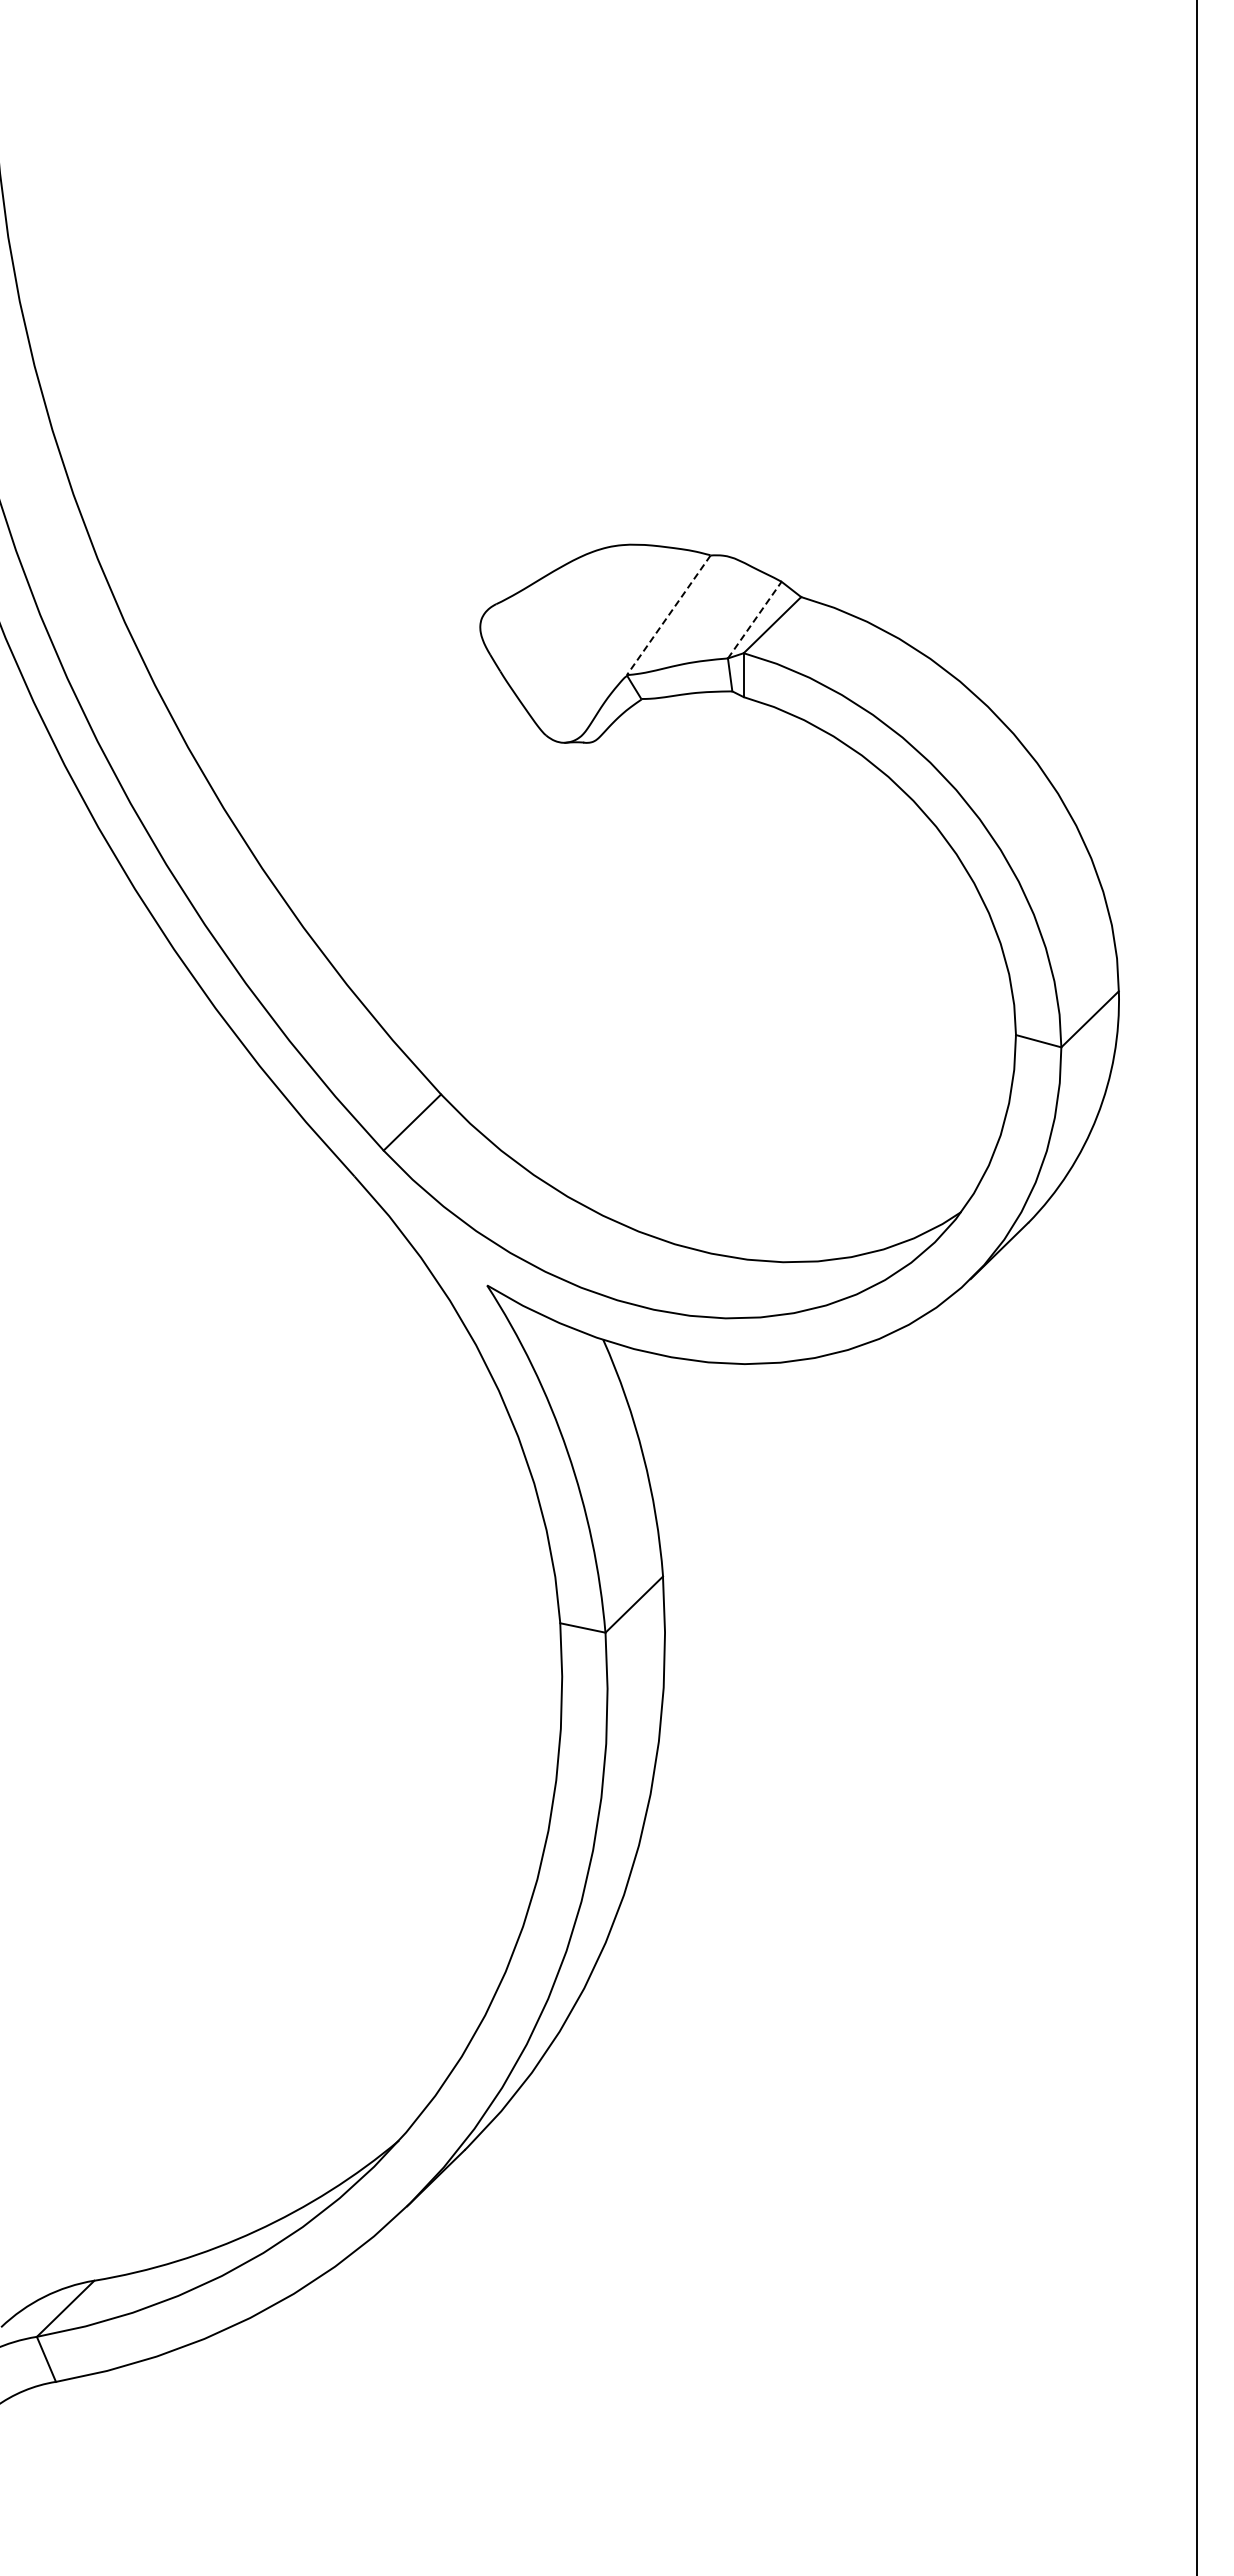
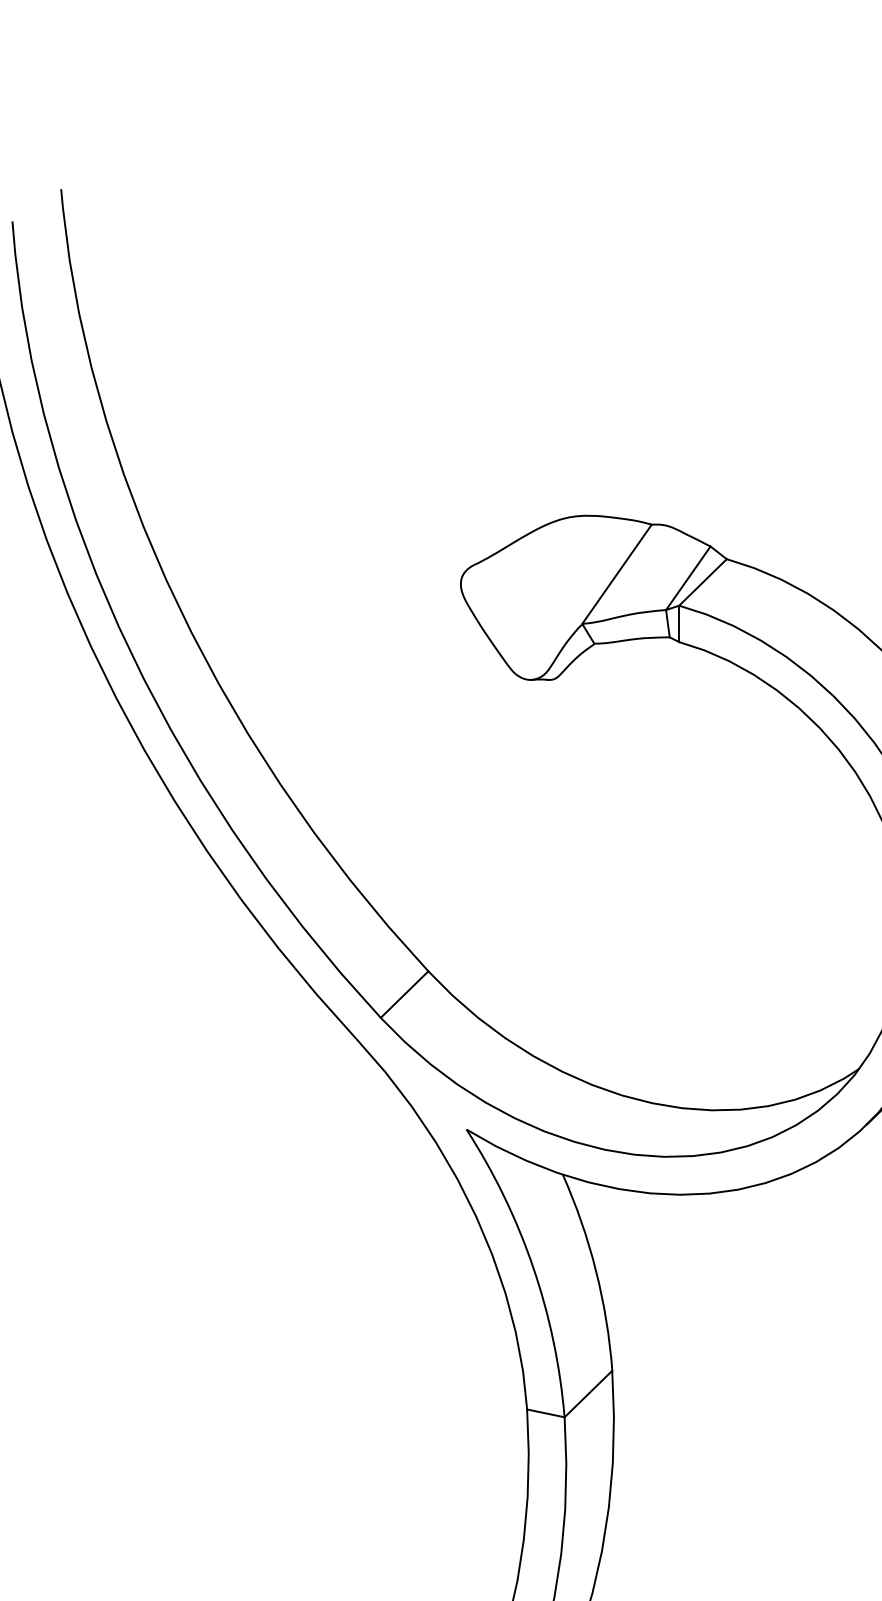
line: (668, 615) -> (616, 574), dashed -> solid
line: (754, 620) -> (688, 578), dashed -> solid

